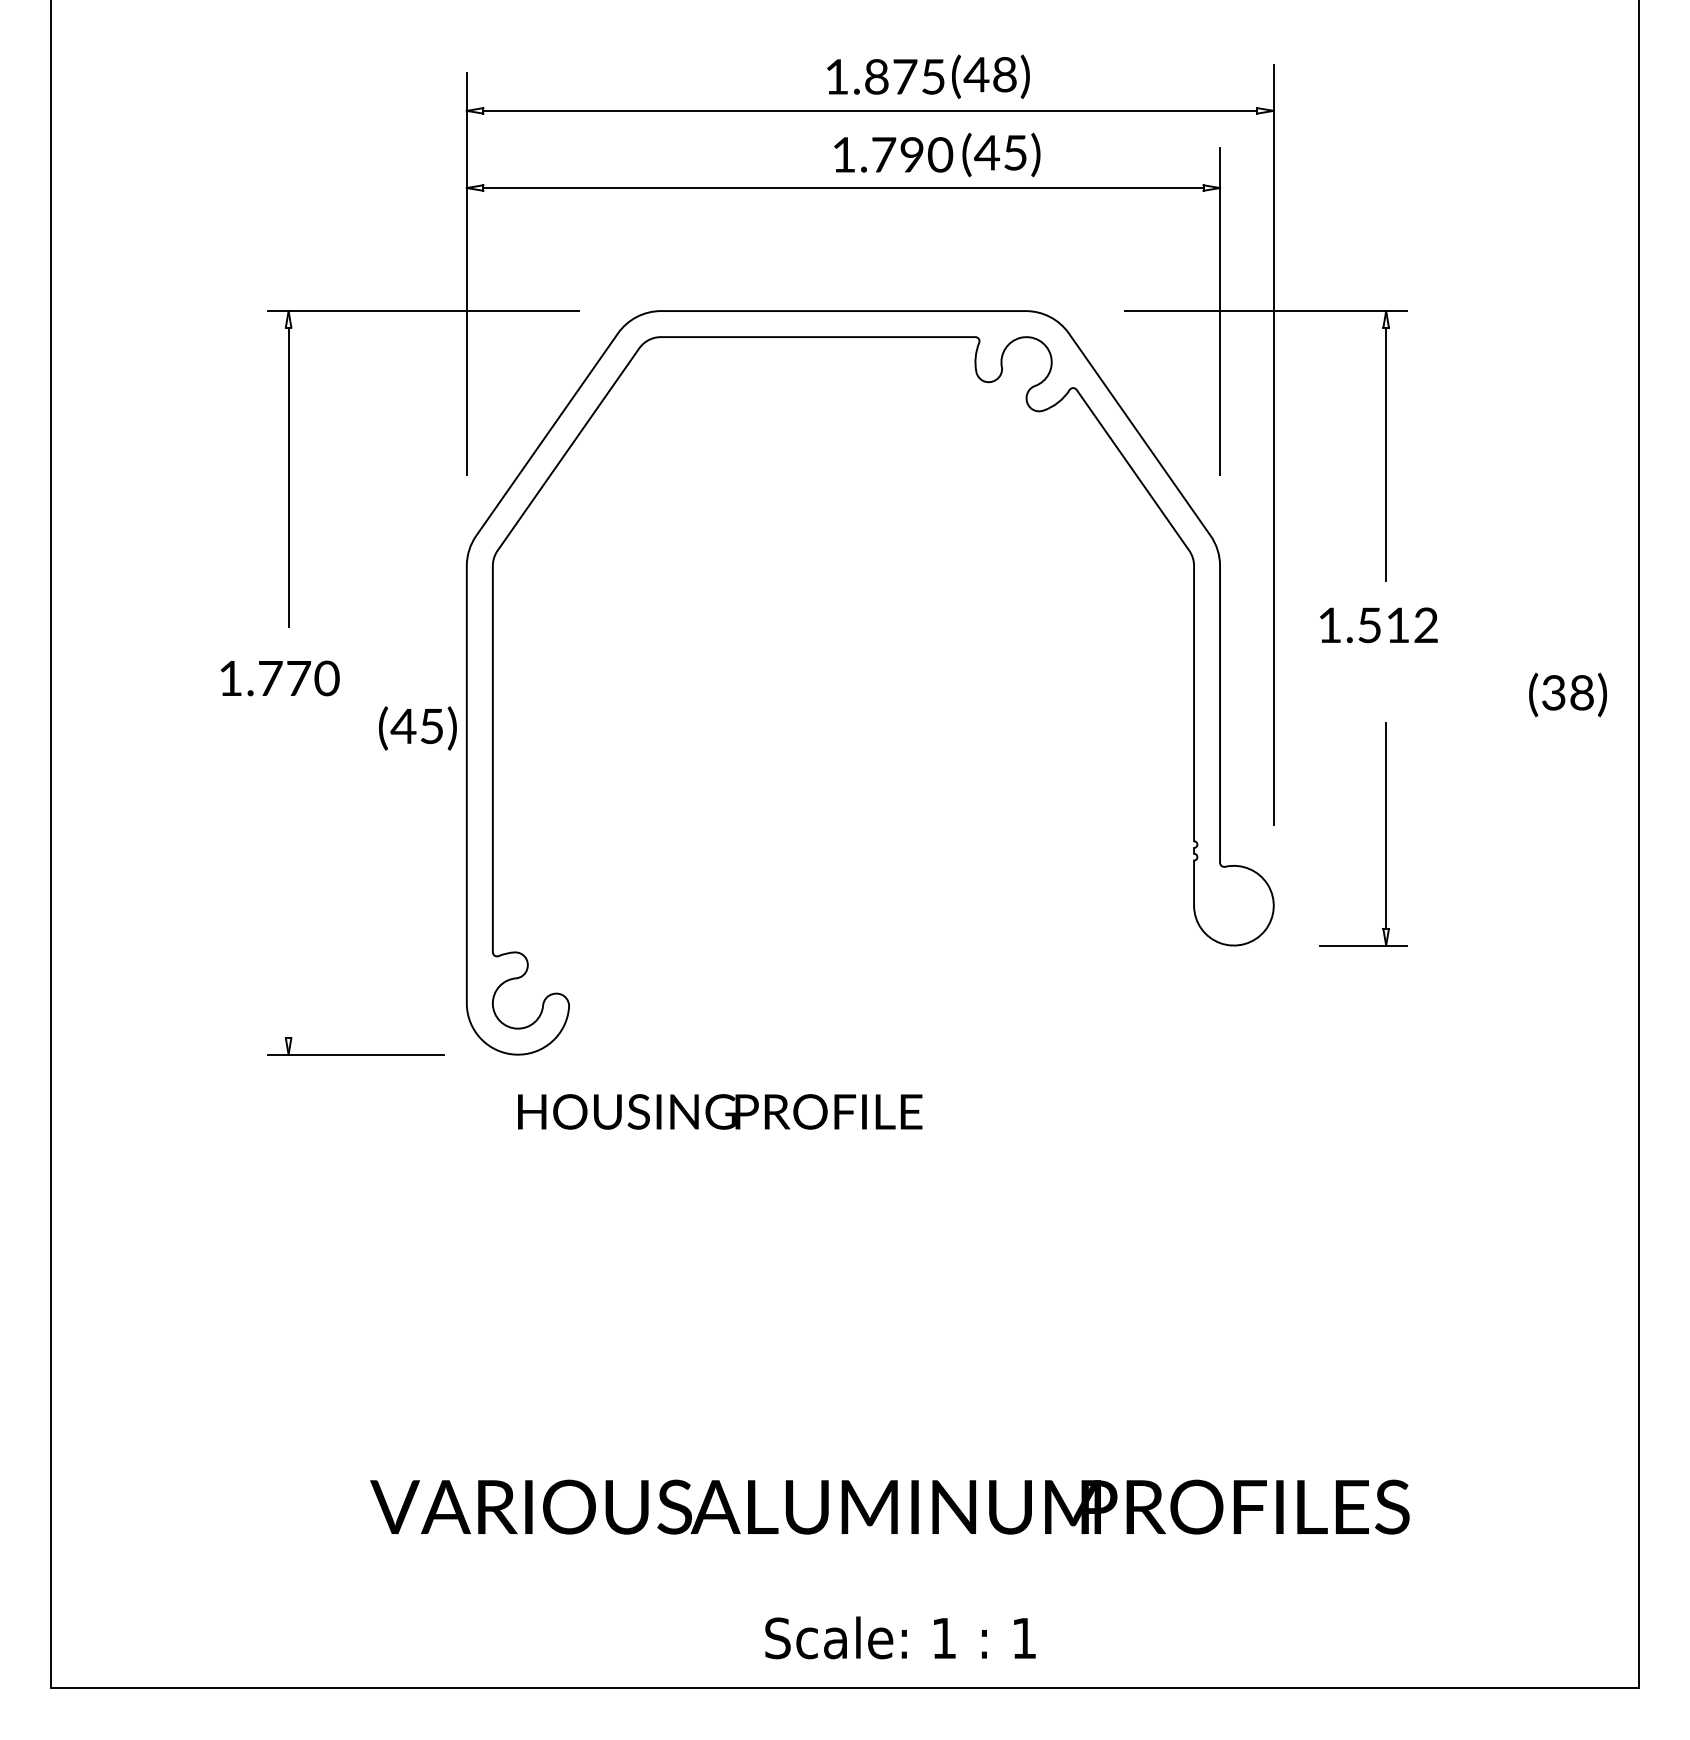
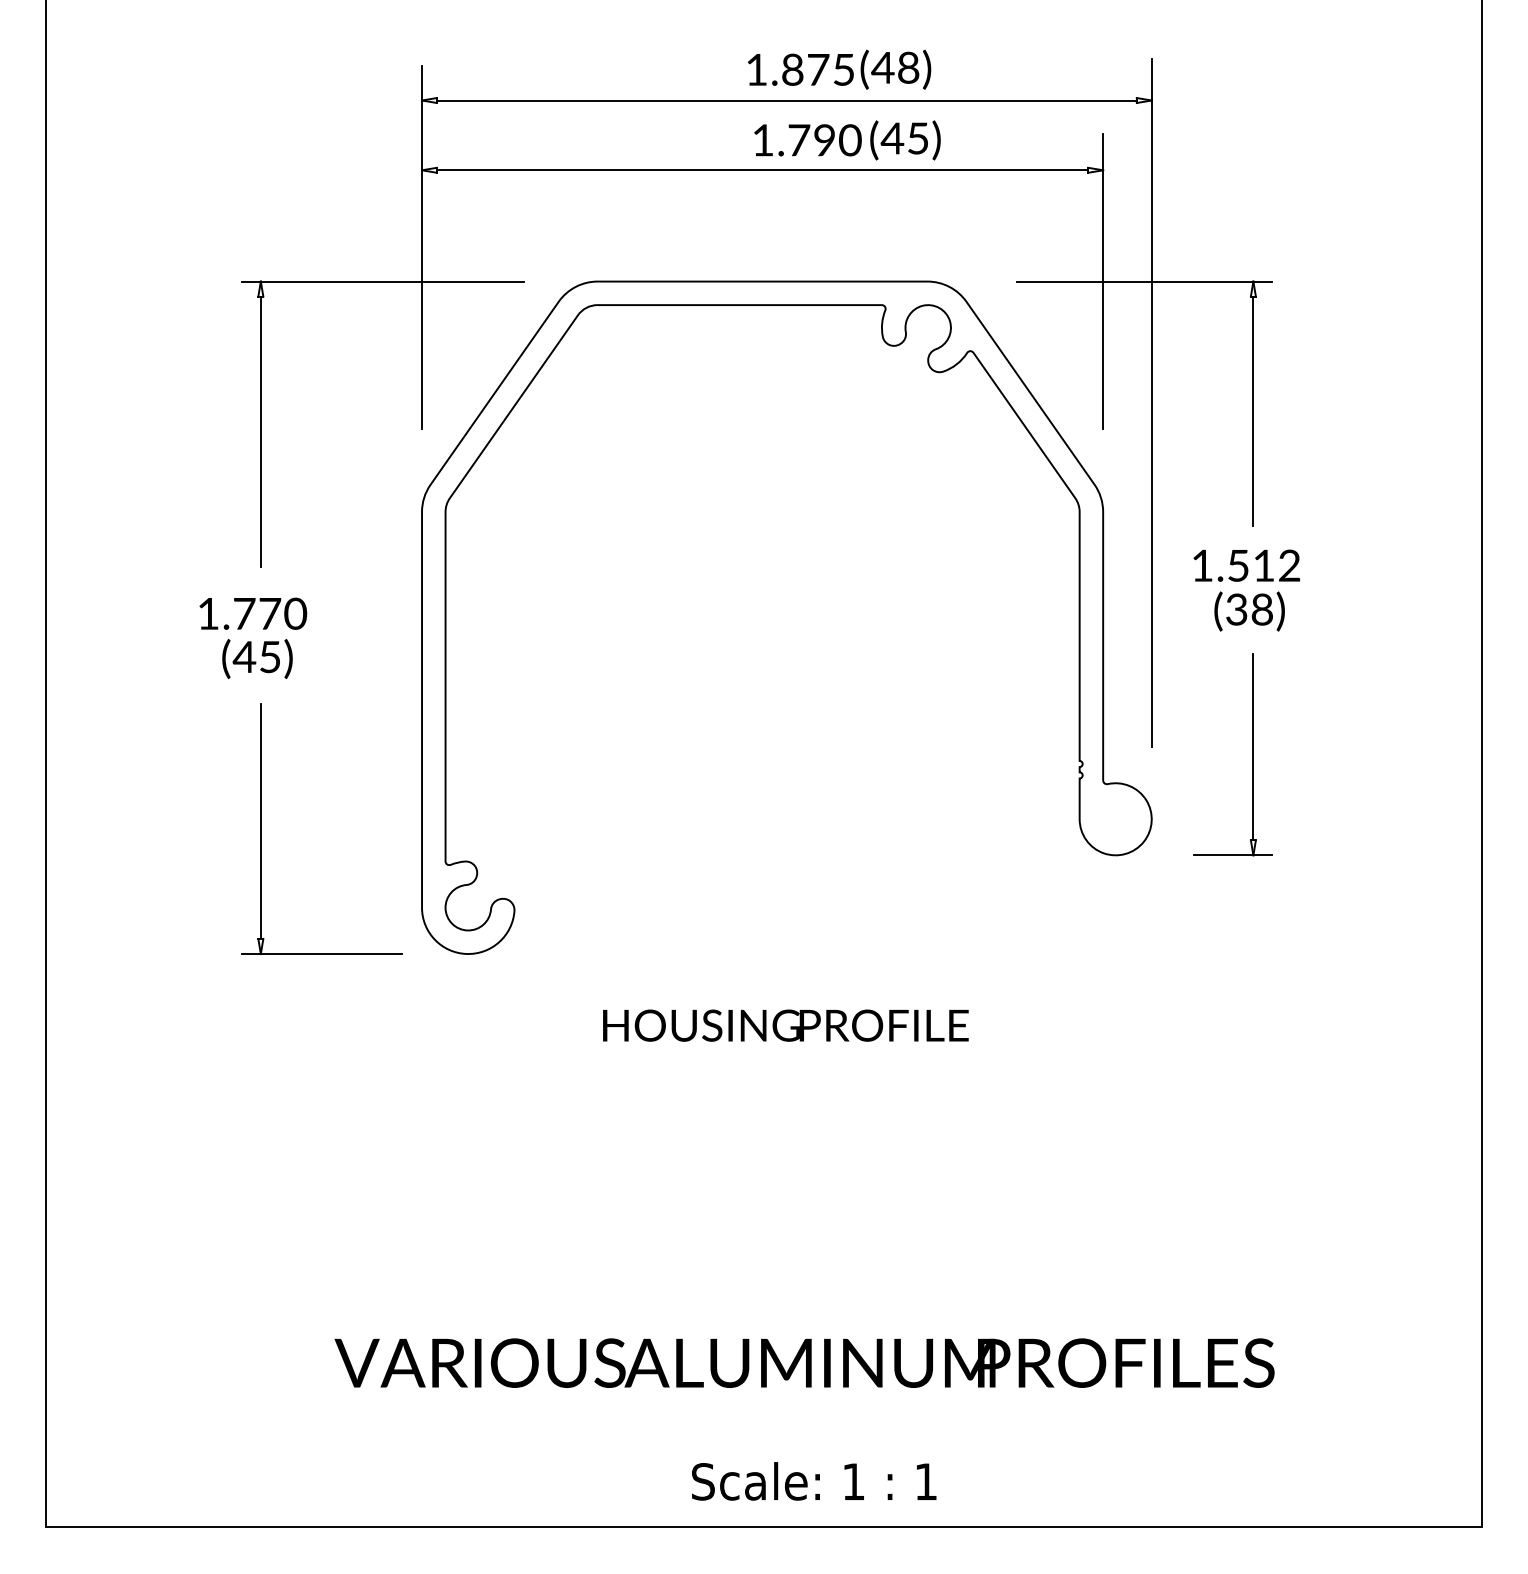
text: (1567, 694) -> (1249, 611), moved
text: (417, 728) -> (257, 659), moved
line: (288, 907) -> (260, 820), added
text: (720, 1111) -> (786, 1025), moved

